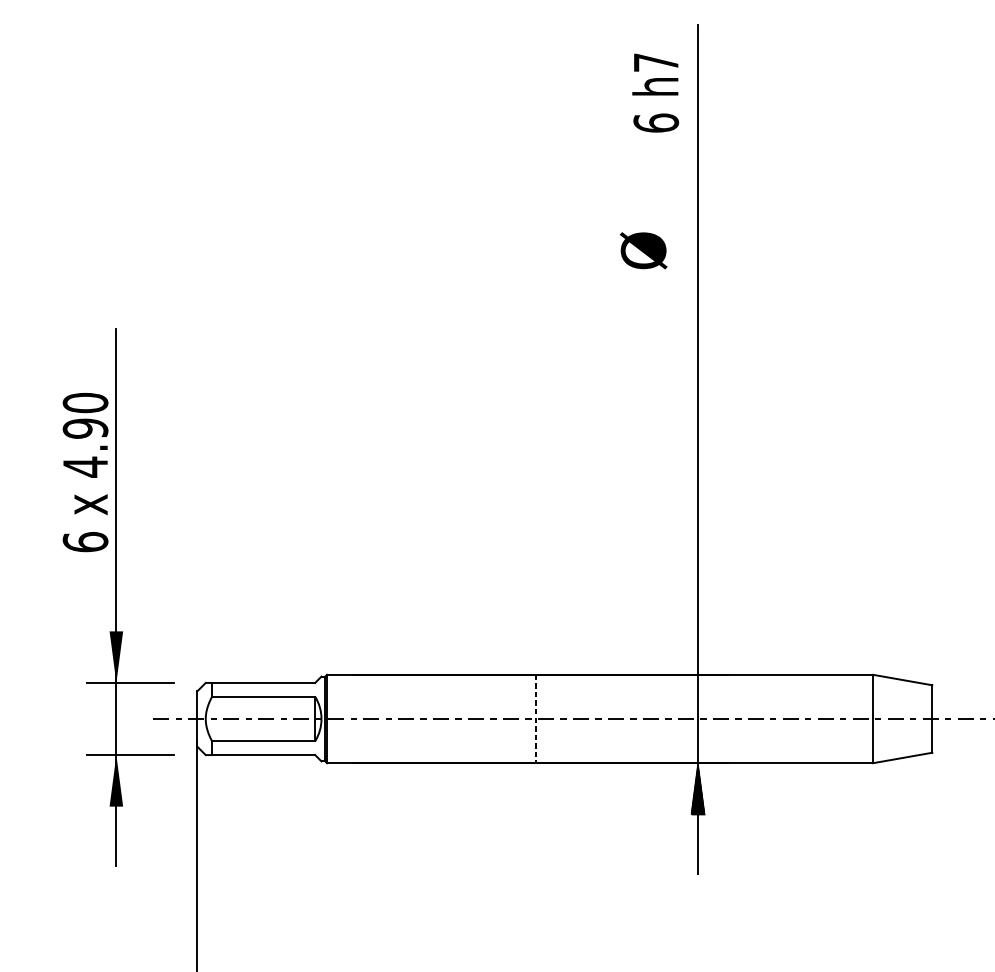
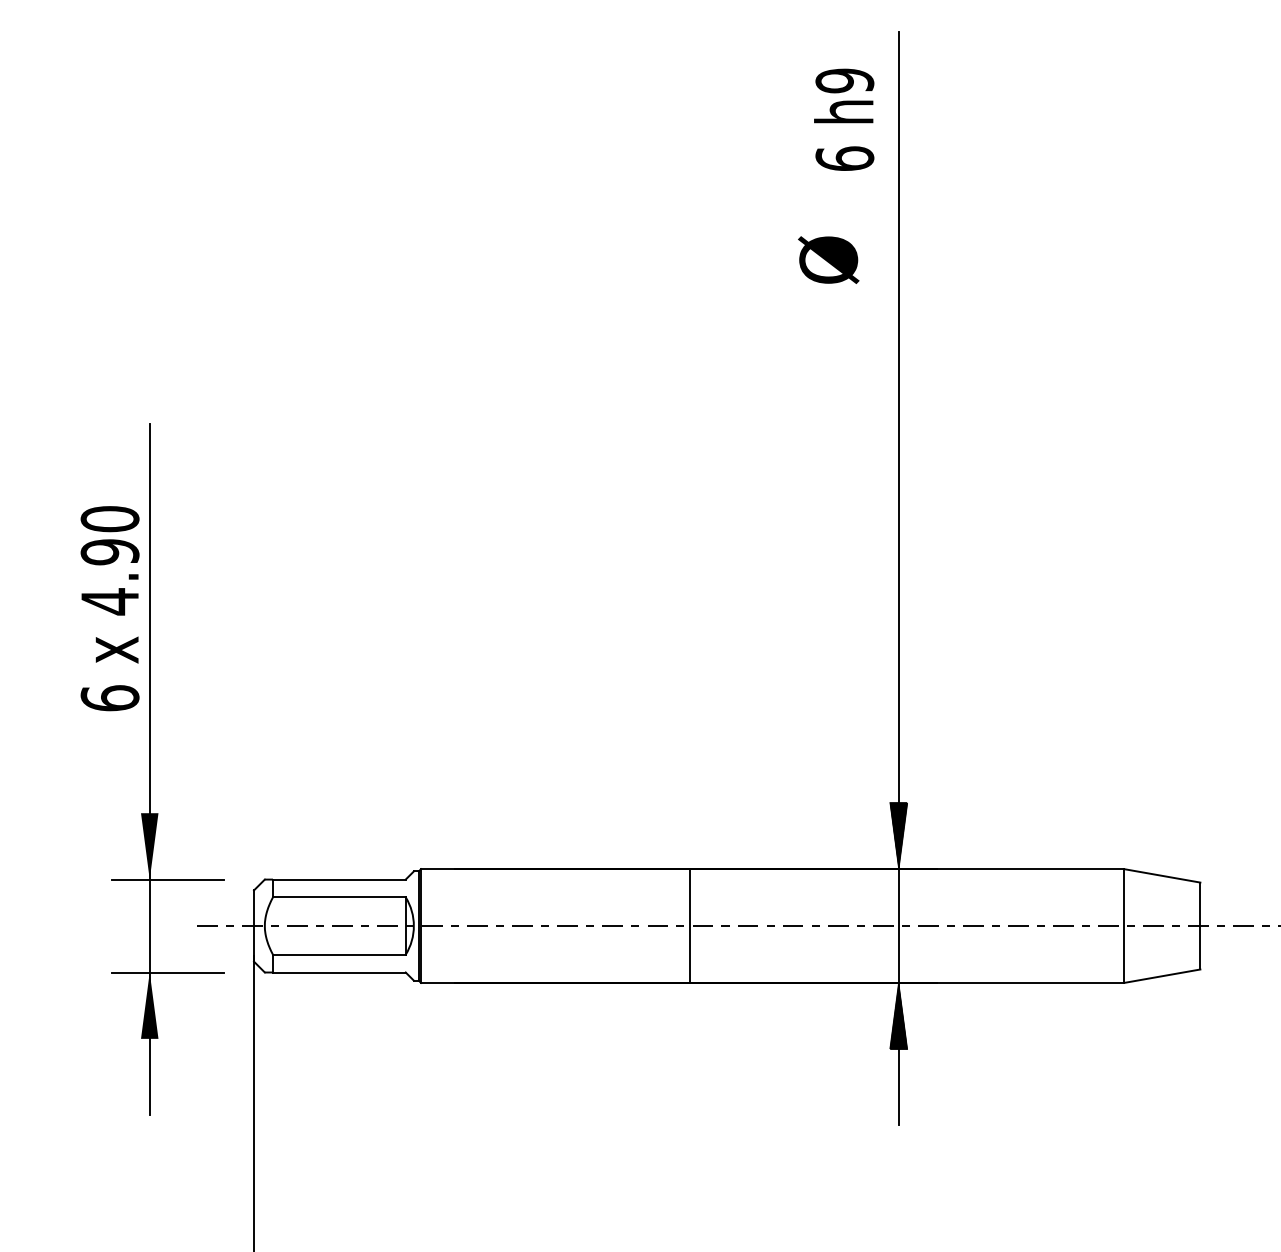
text: (655, 62) -> (844, 80), h7 -> h9
text: (643, 250) -> (828, 259), moved
hatch: (697, 648) -> (898, 835), added
line: (536, 719) -> (690, 926), dashed -> solid

